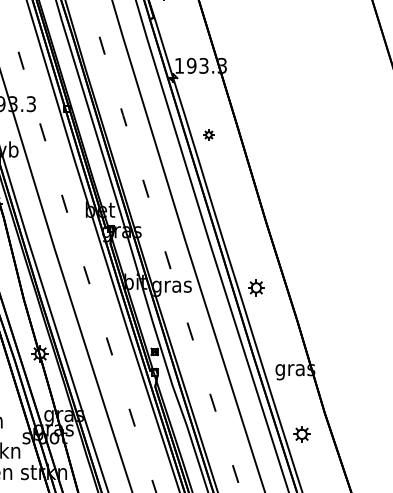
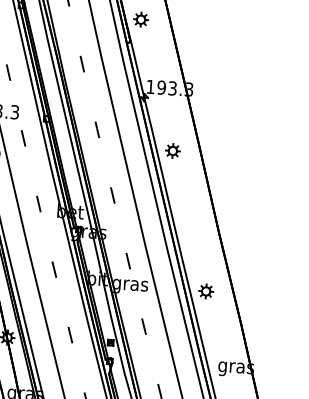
part: (208, 134) -> (172, 150), size x1.67

